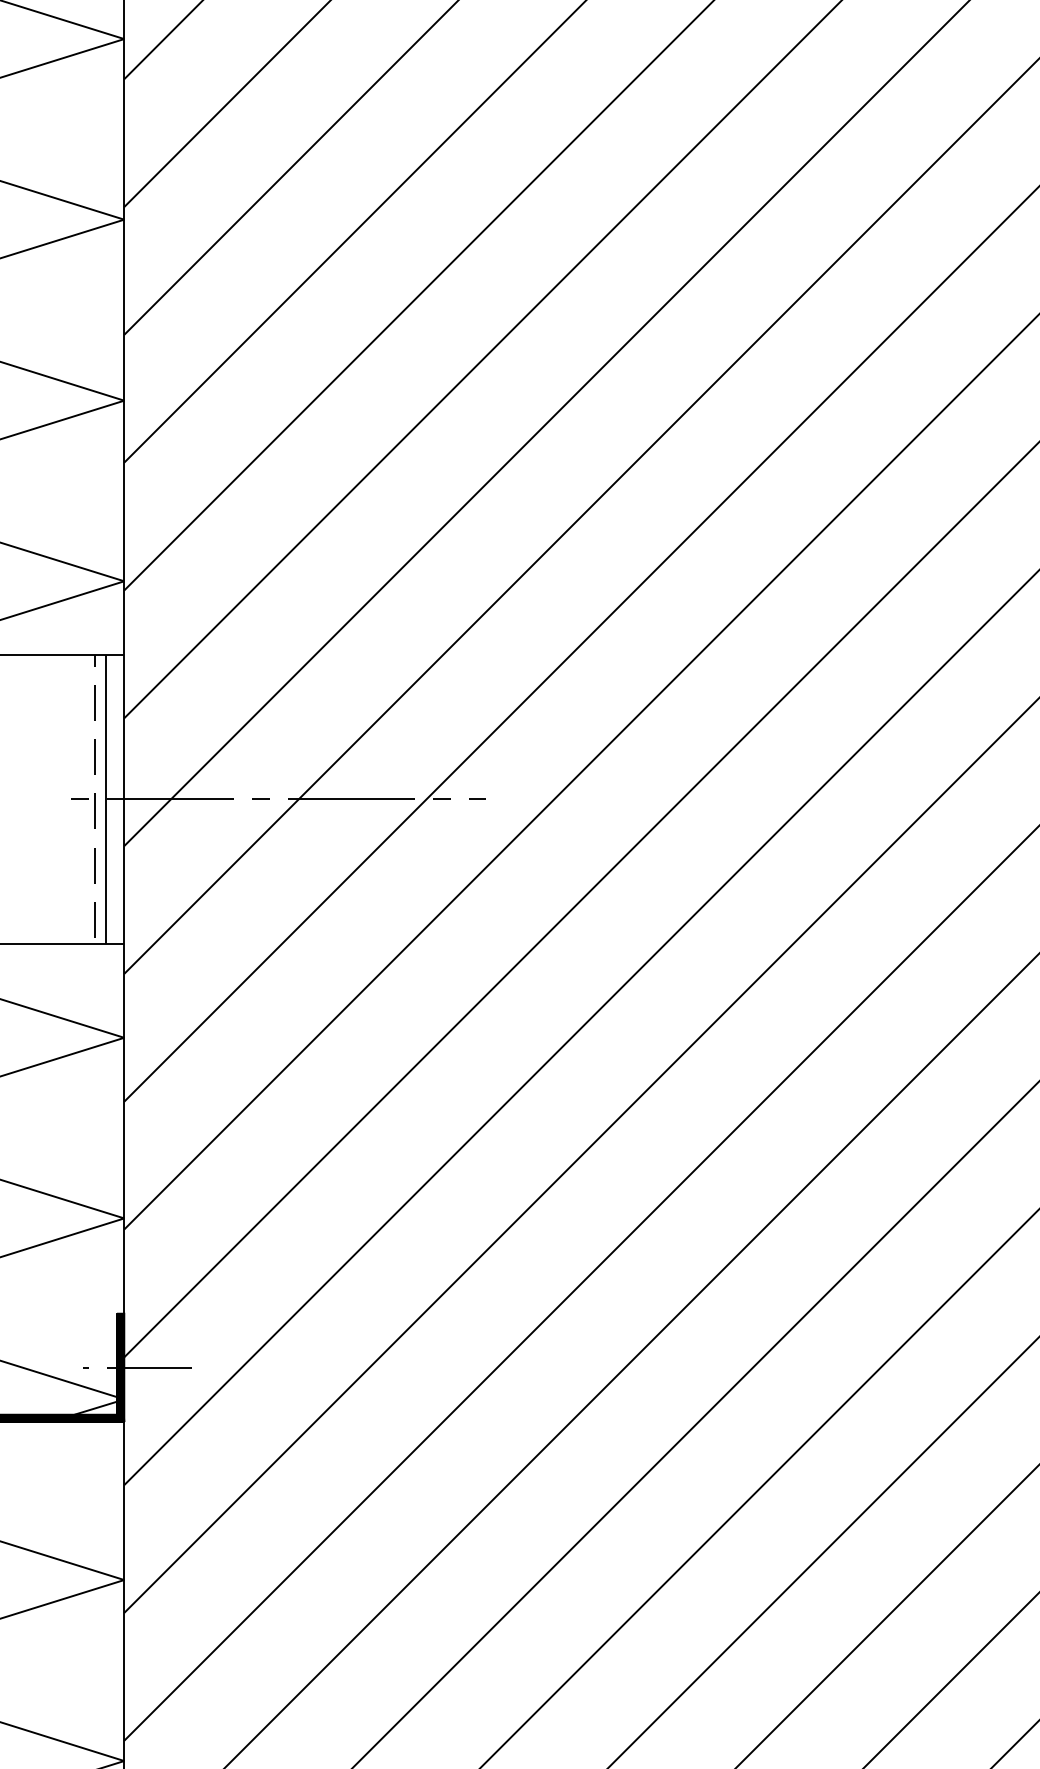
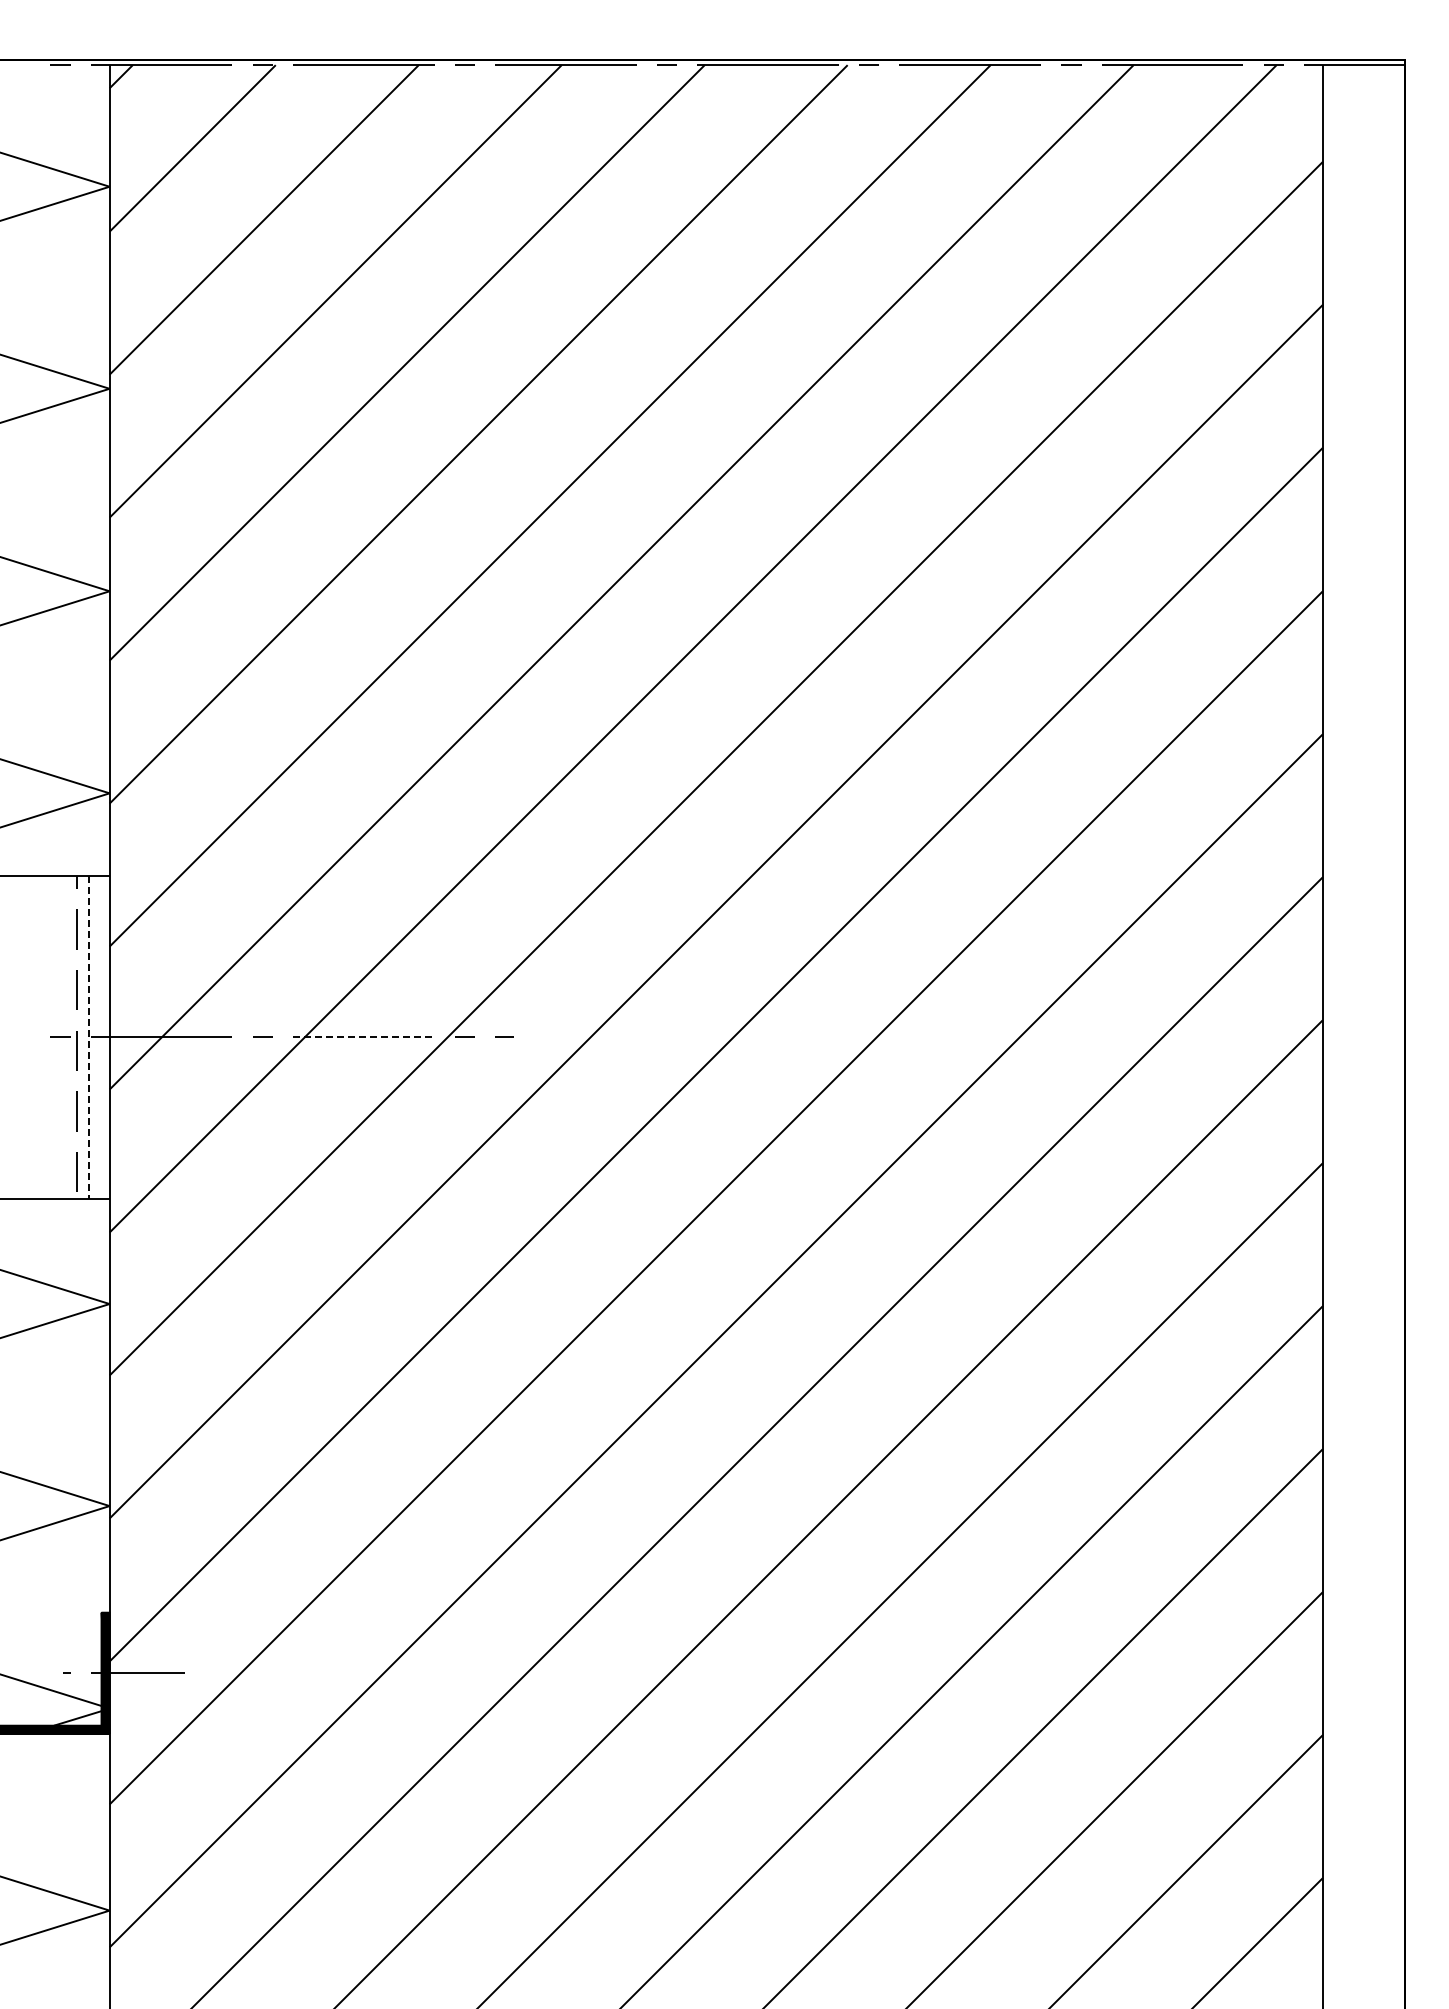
line: (106, 799) -> (89, 1037), solid -> dashed
line: (351, 799) -> (363, 1037), solid -> dashed

